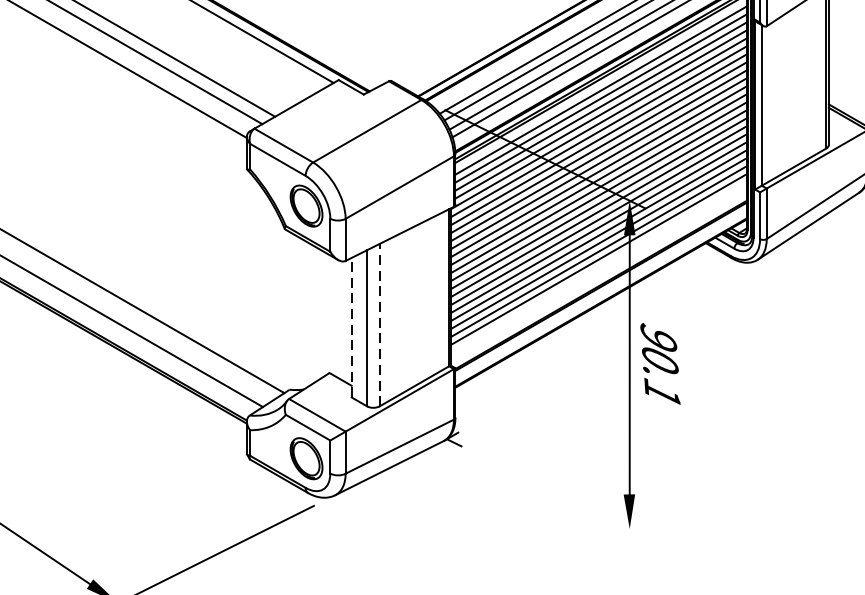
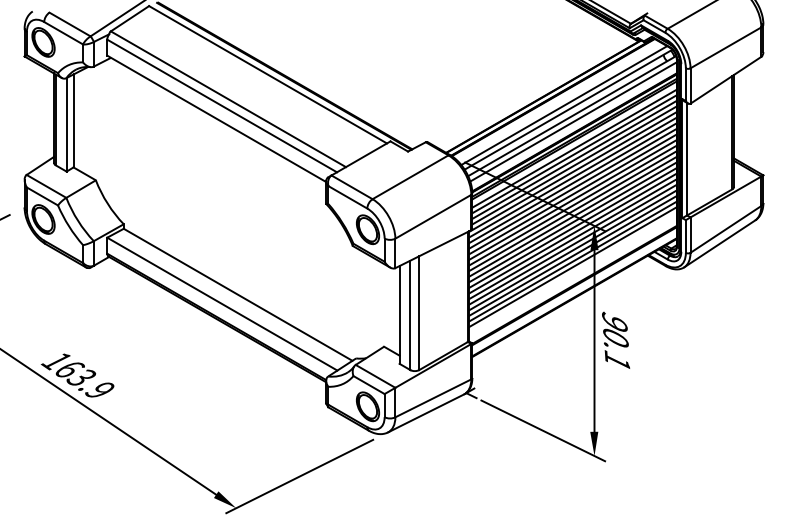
line: (380, 325) -> (419, 313), dashed -> solid
line: (351, 327) -> (399, 314), dashed -> solid
line: (556, 492) -> (543, 430), added

